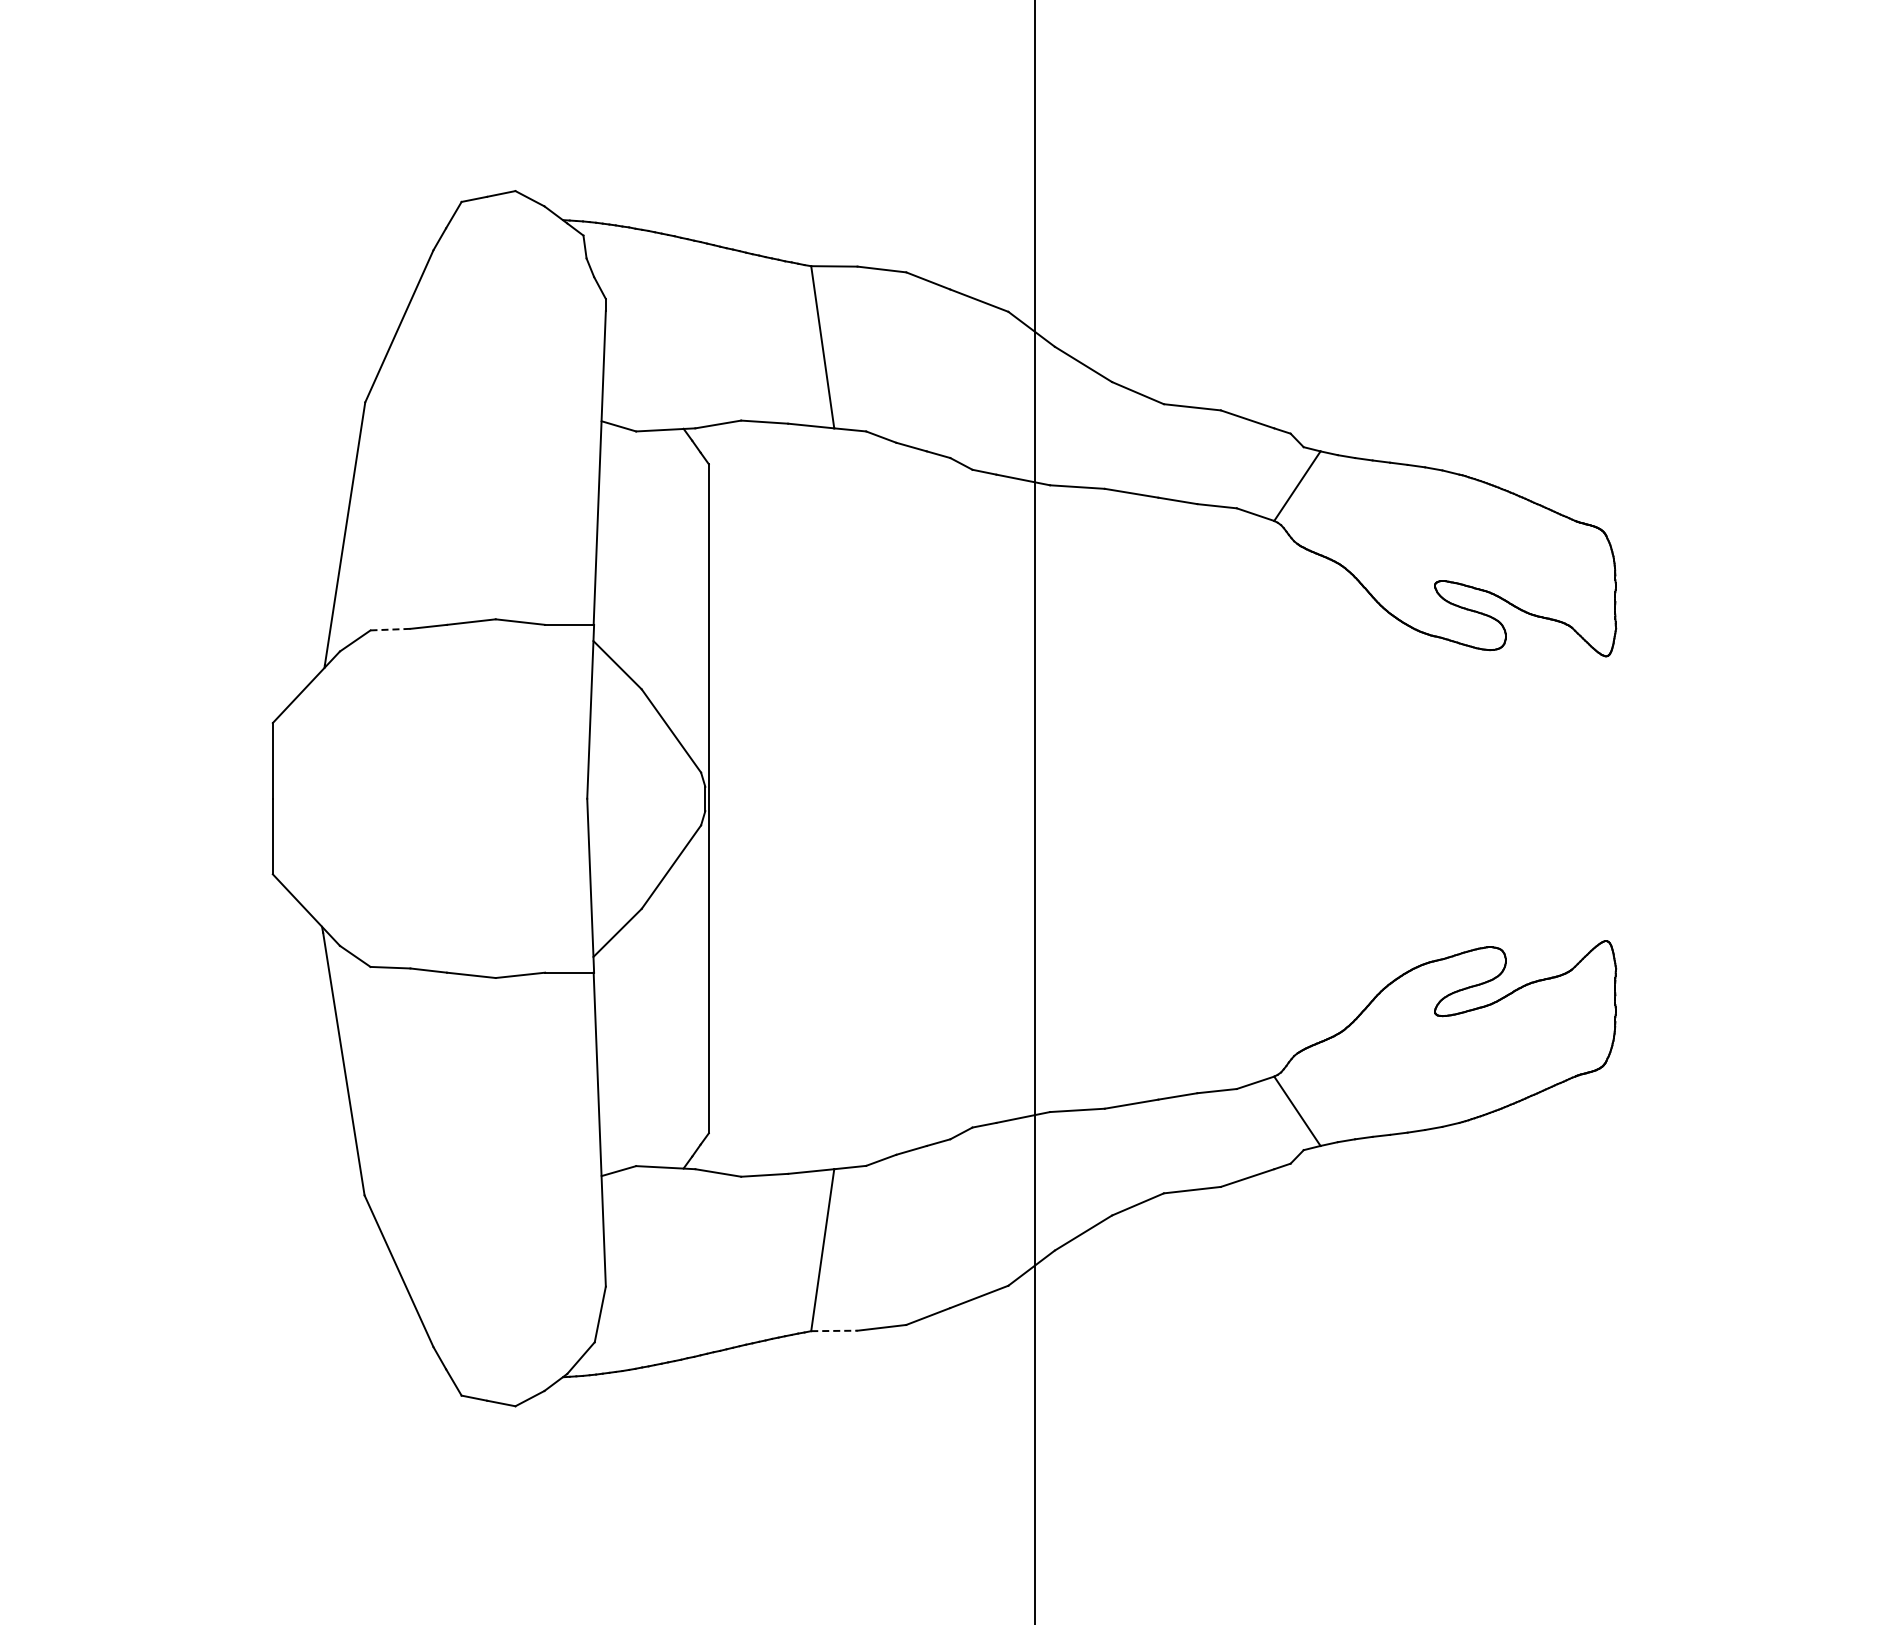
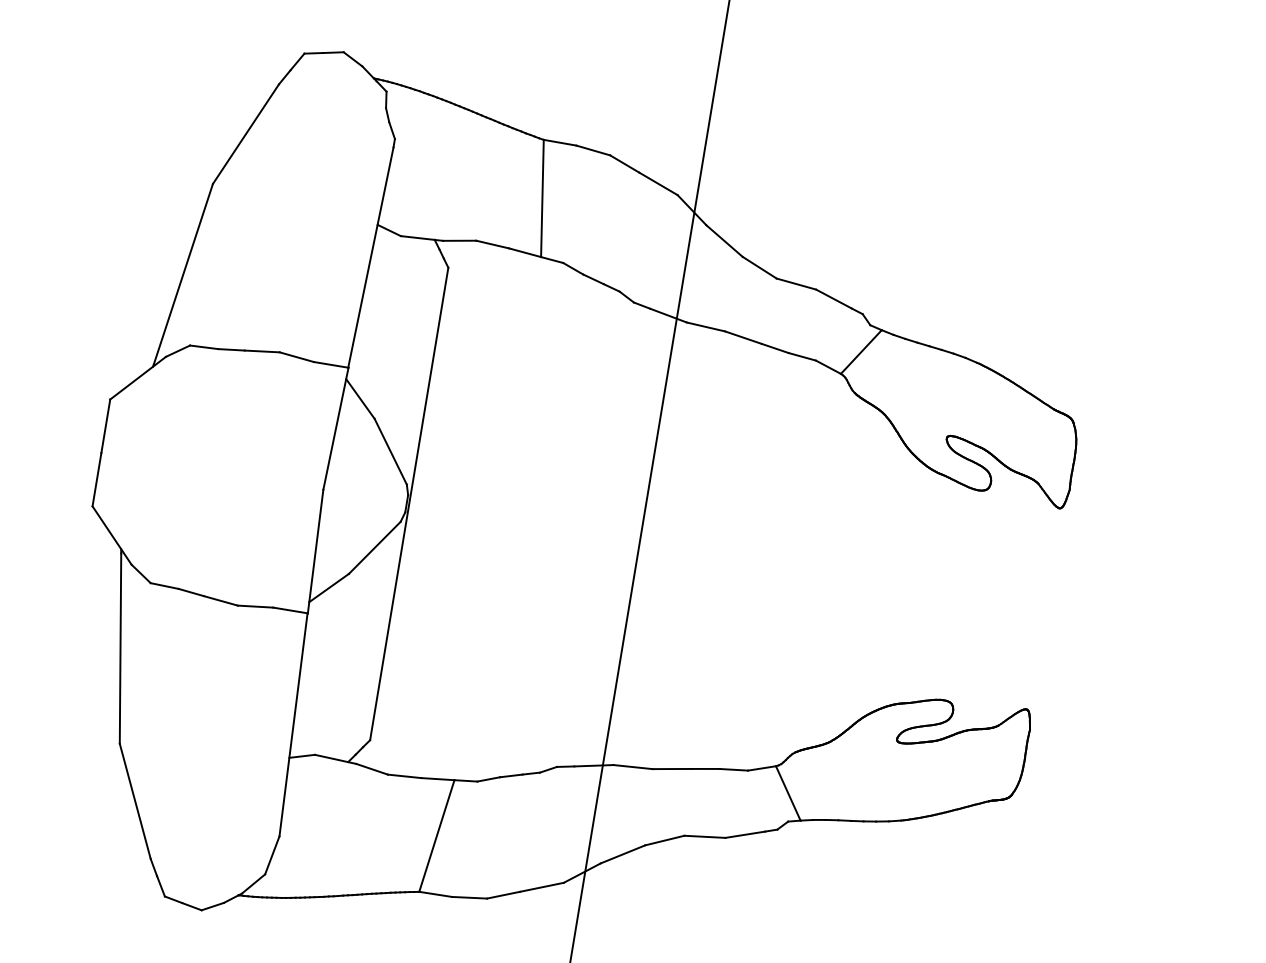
line: (390, 629) -> (204, 347), dashed -> solid
line: (834, 1330) -> (435, 894), dashed -> solid

